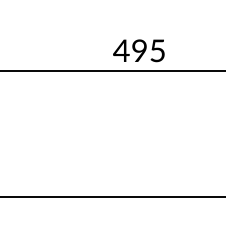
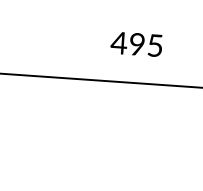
text: (138, 50) -> (136, 44), moved

